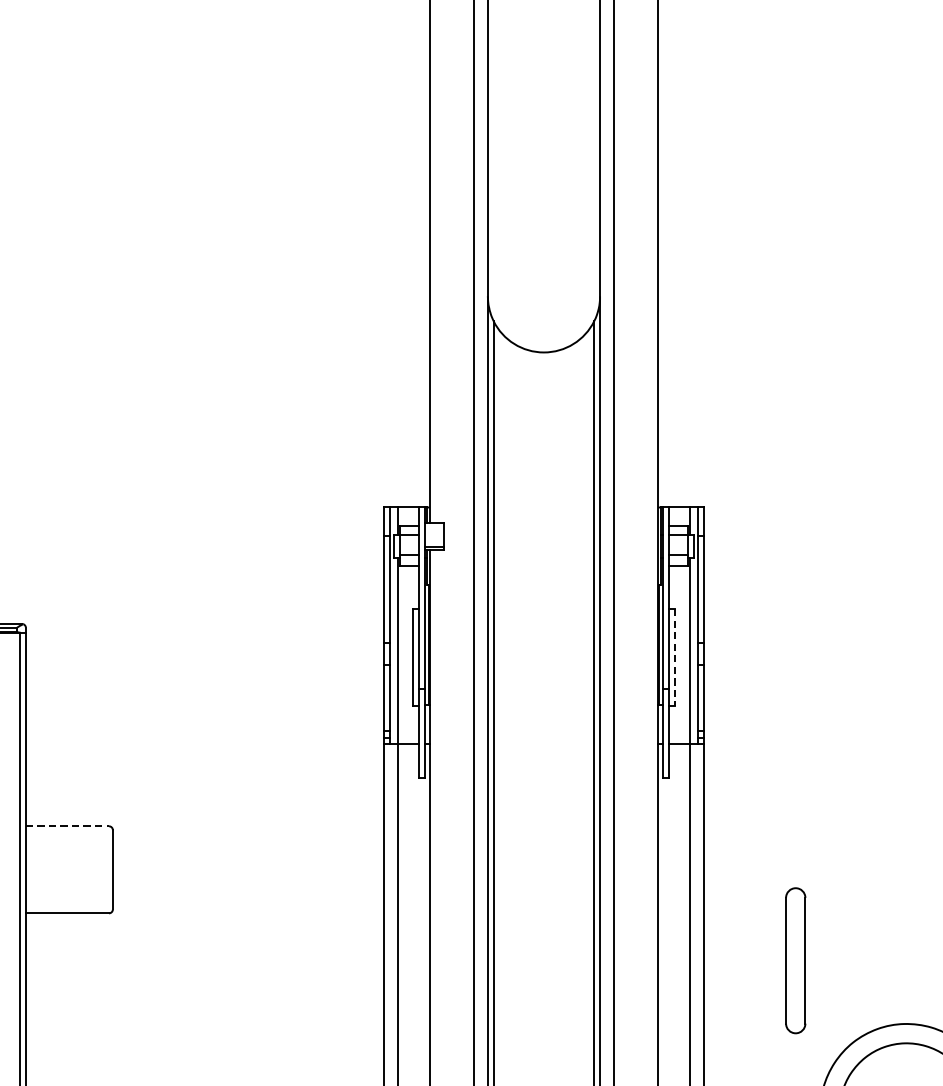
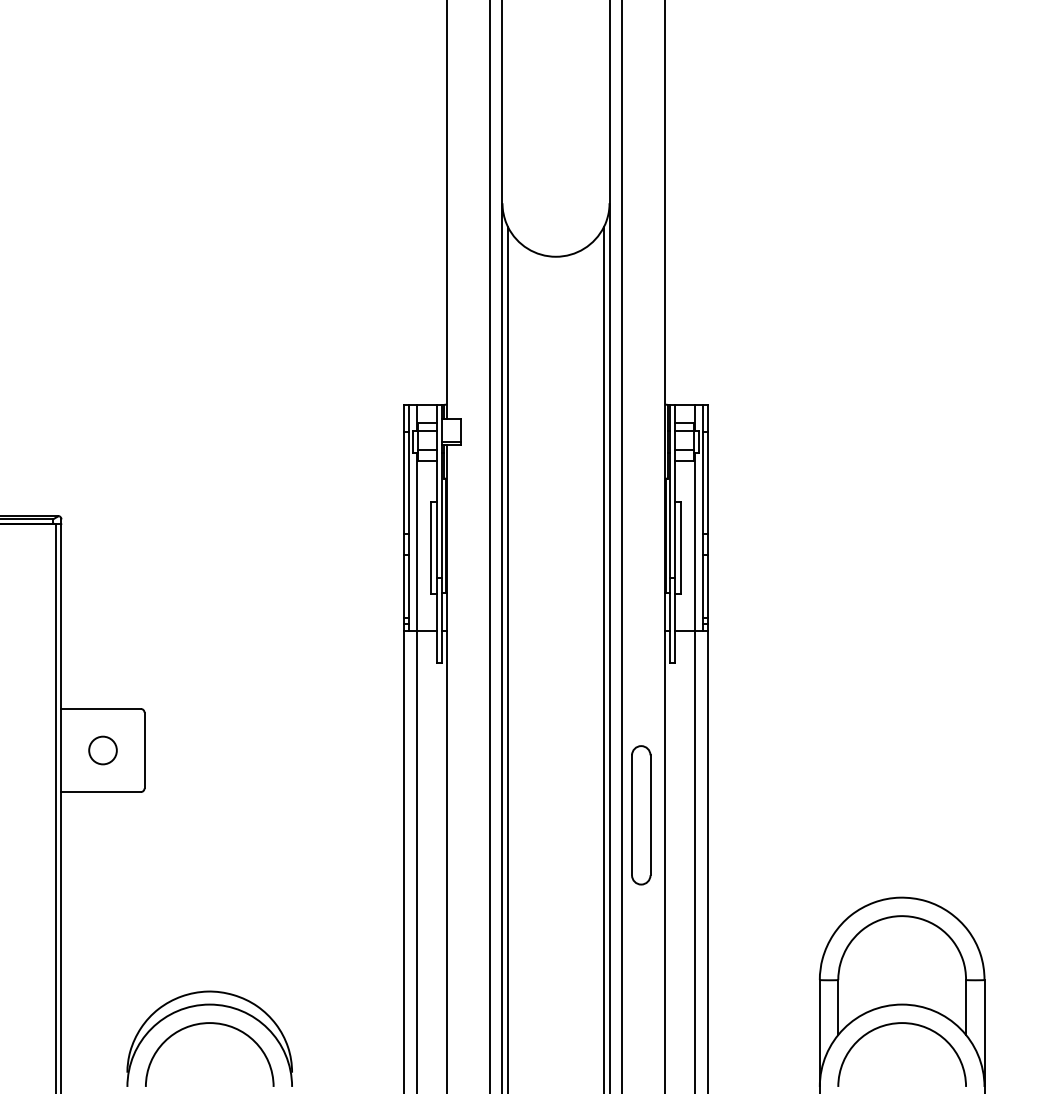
line: (674, 658) -> (680, 548), dashed -> solid
line: (67, 825) -> (101, 708), dashed -> solid
circle: (68, 869) -> (102, 750), added
part: (795, 960) -> (641, 815), moved

